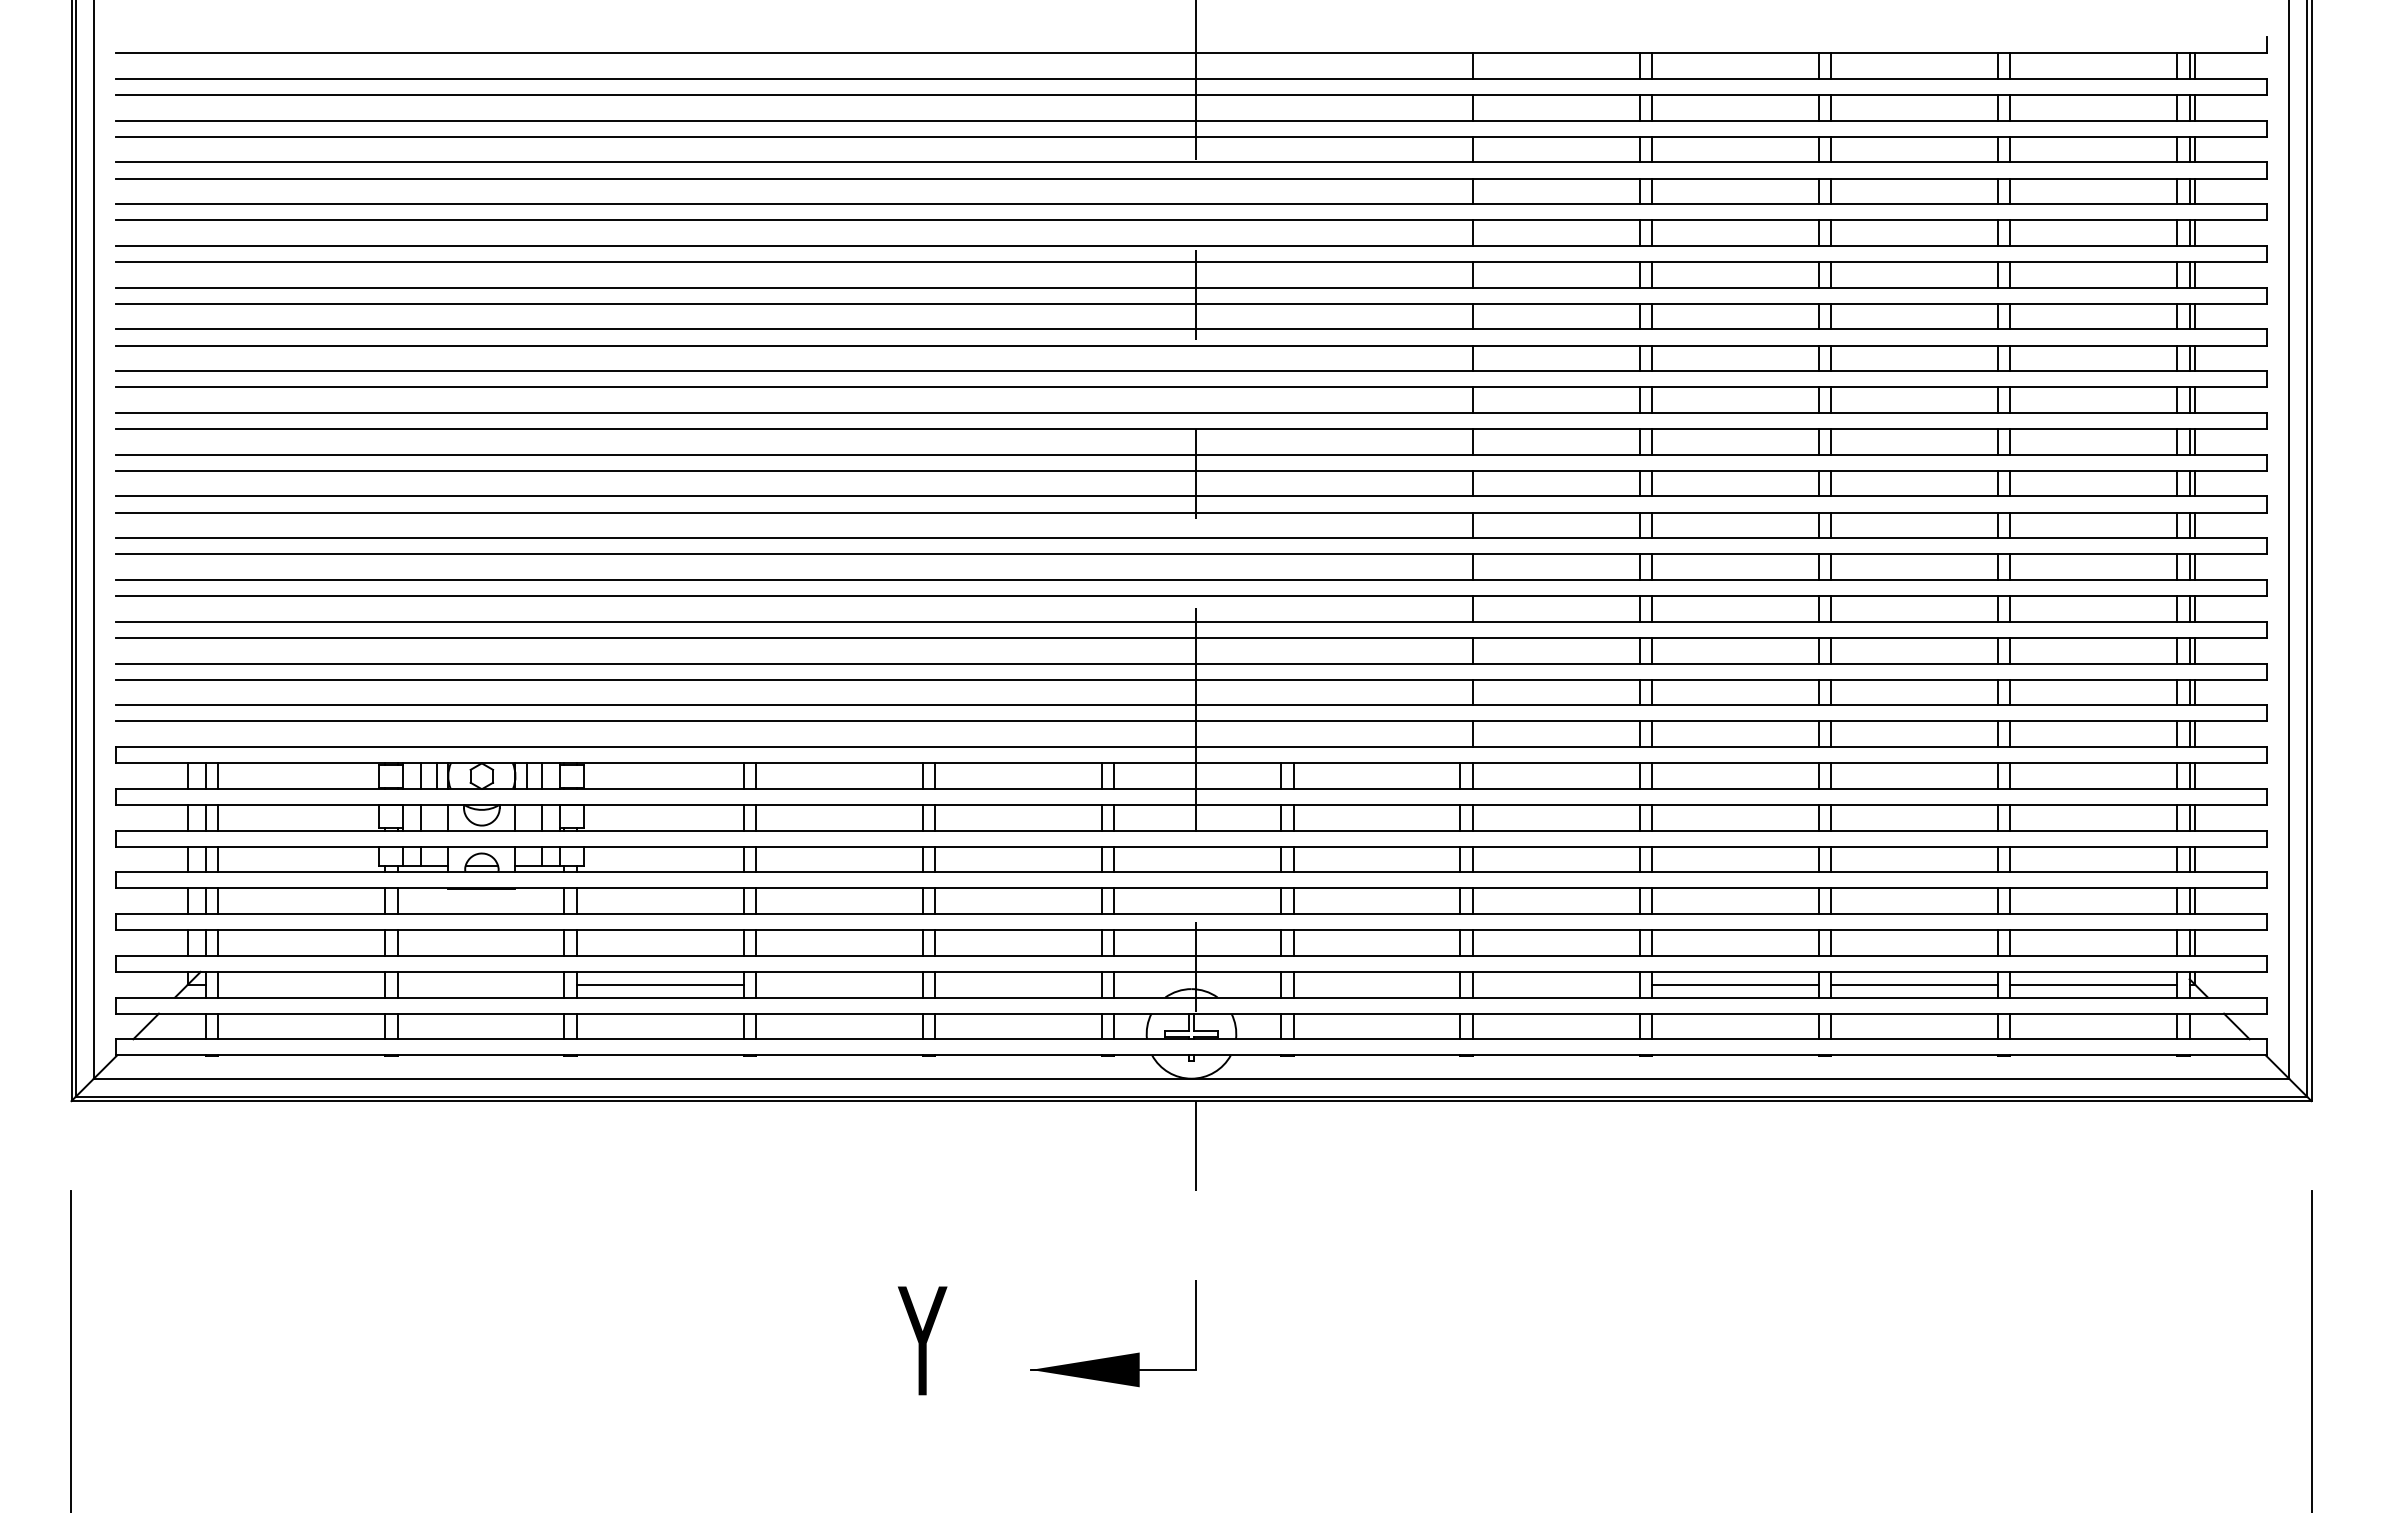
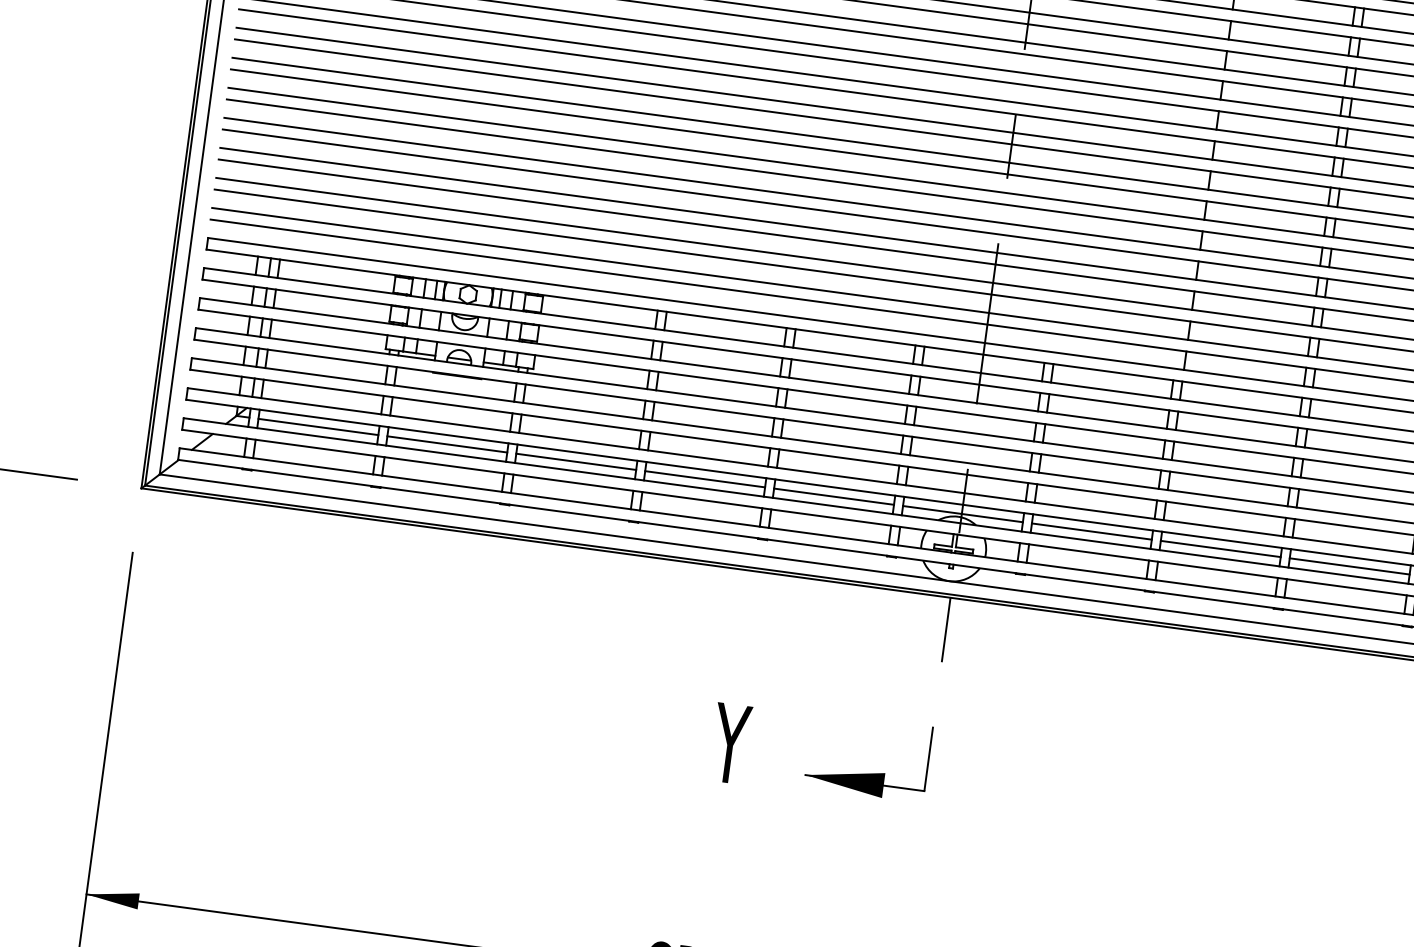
line: (301, 984) -> (318, 426), added
line: (480, 984) -> (447, 444), added
line: (839, 984) -> (705, 479), added
line: (1018, 984) -> (834, 496), added
line: (1197, 984) -> (962, 514), added
line: (1376, 984) -> (1091, 531), added
line: (1555, 984) -> (1220, 548), added

